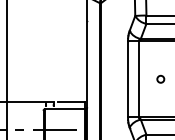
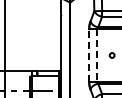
line: (128, 79) -> (89, 55), solid -> dashed
line: (139, 79) -> (97, 55), solid -> dashed

